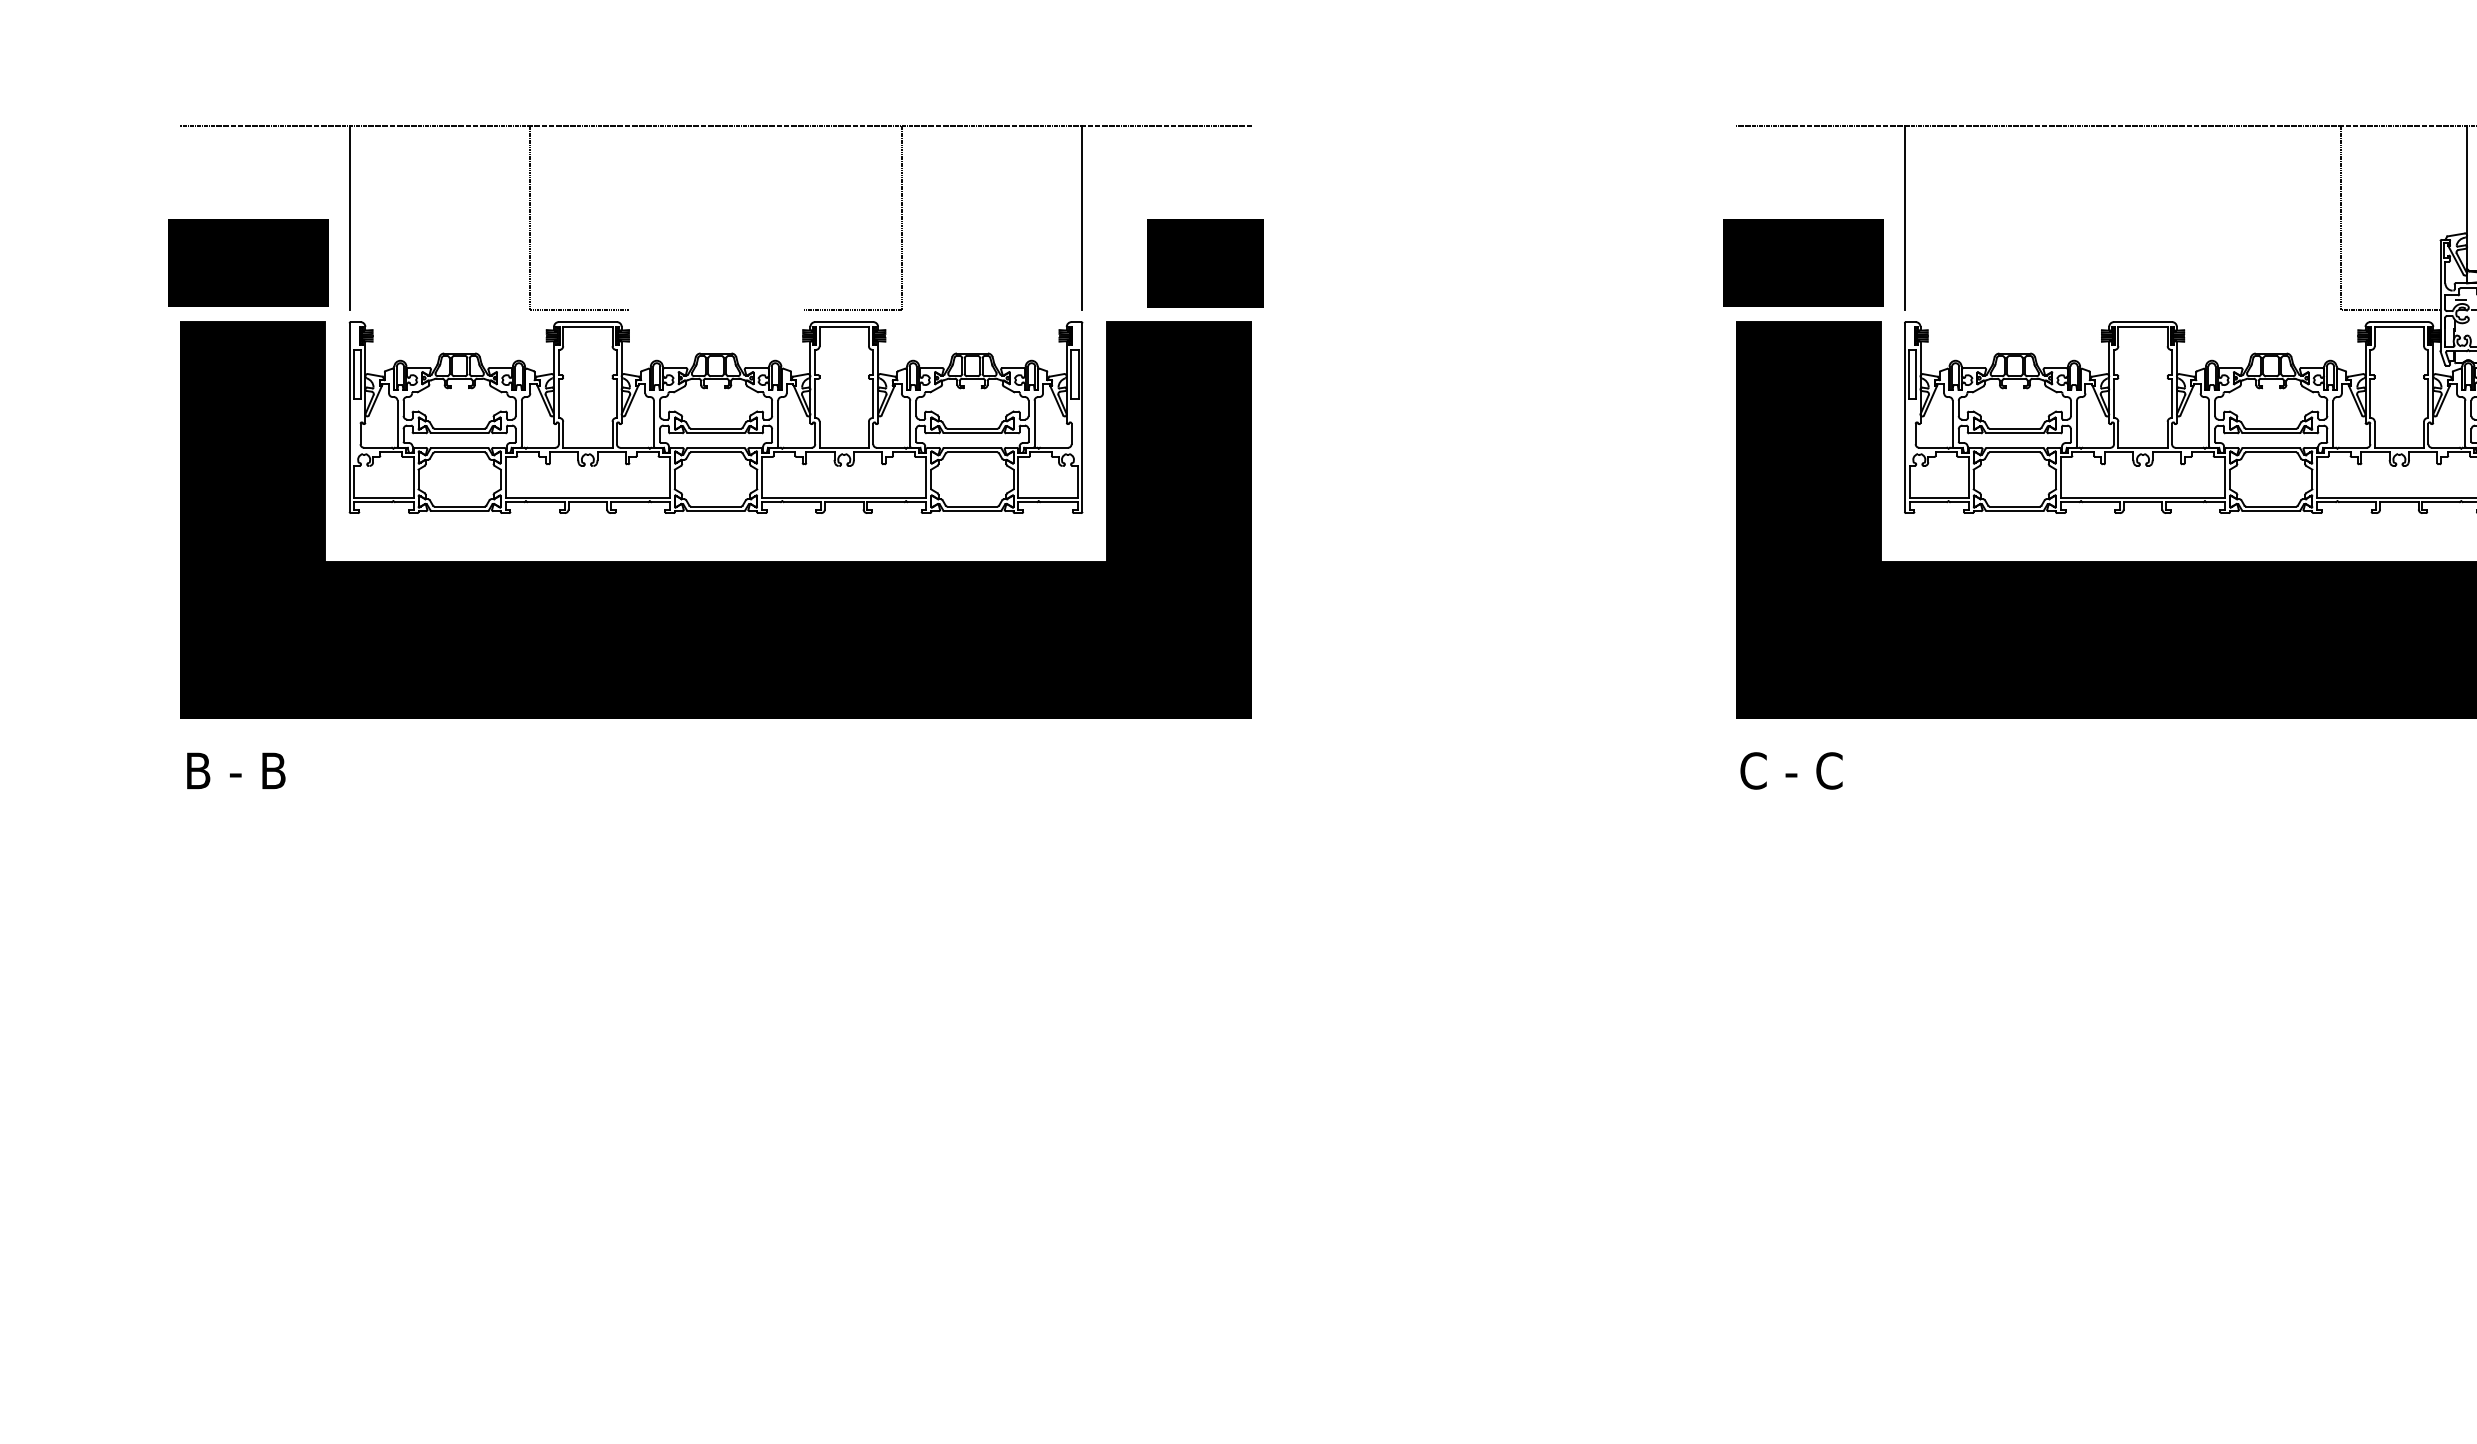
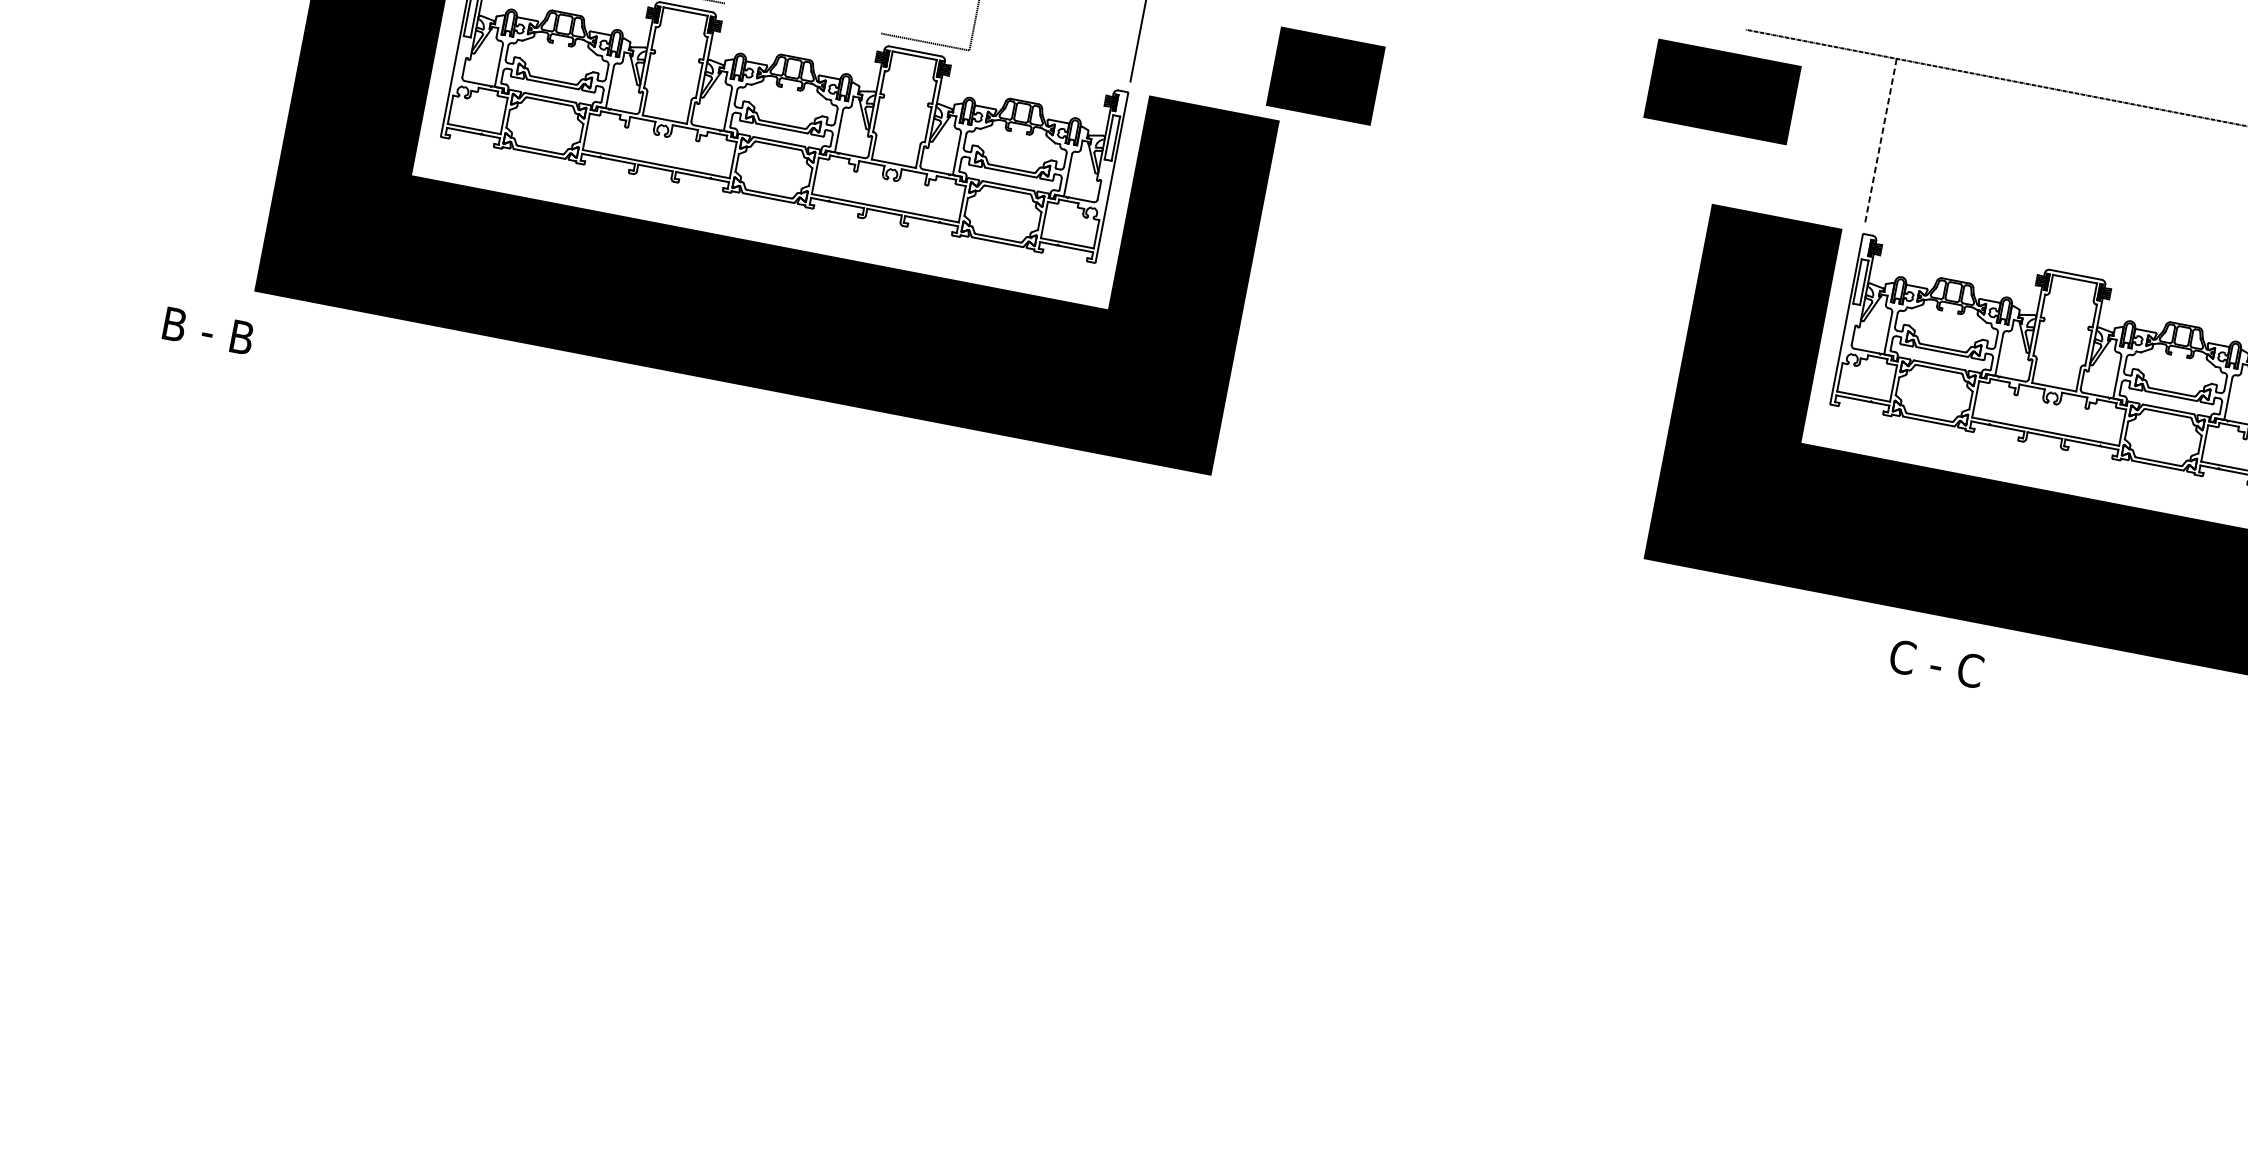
line: (1904, 218) -> (1880, 141), solid -> dashed
text: (1803, 262) -> (1722, 91), moved
text: (1205, 263) -> (1326, 76), moved
text: (236, 770) -> (208, 330), moved
text: (1791, 770) -> (1936, 663), moved

